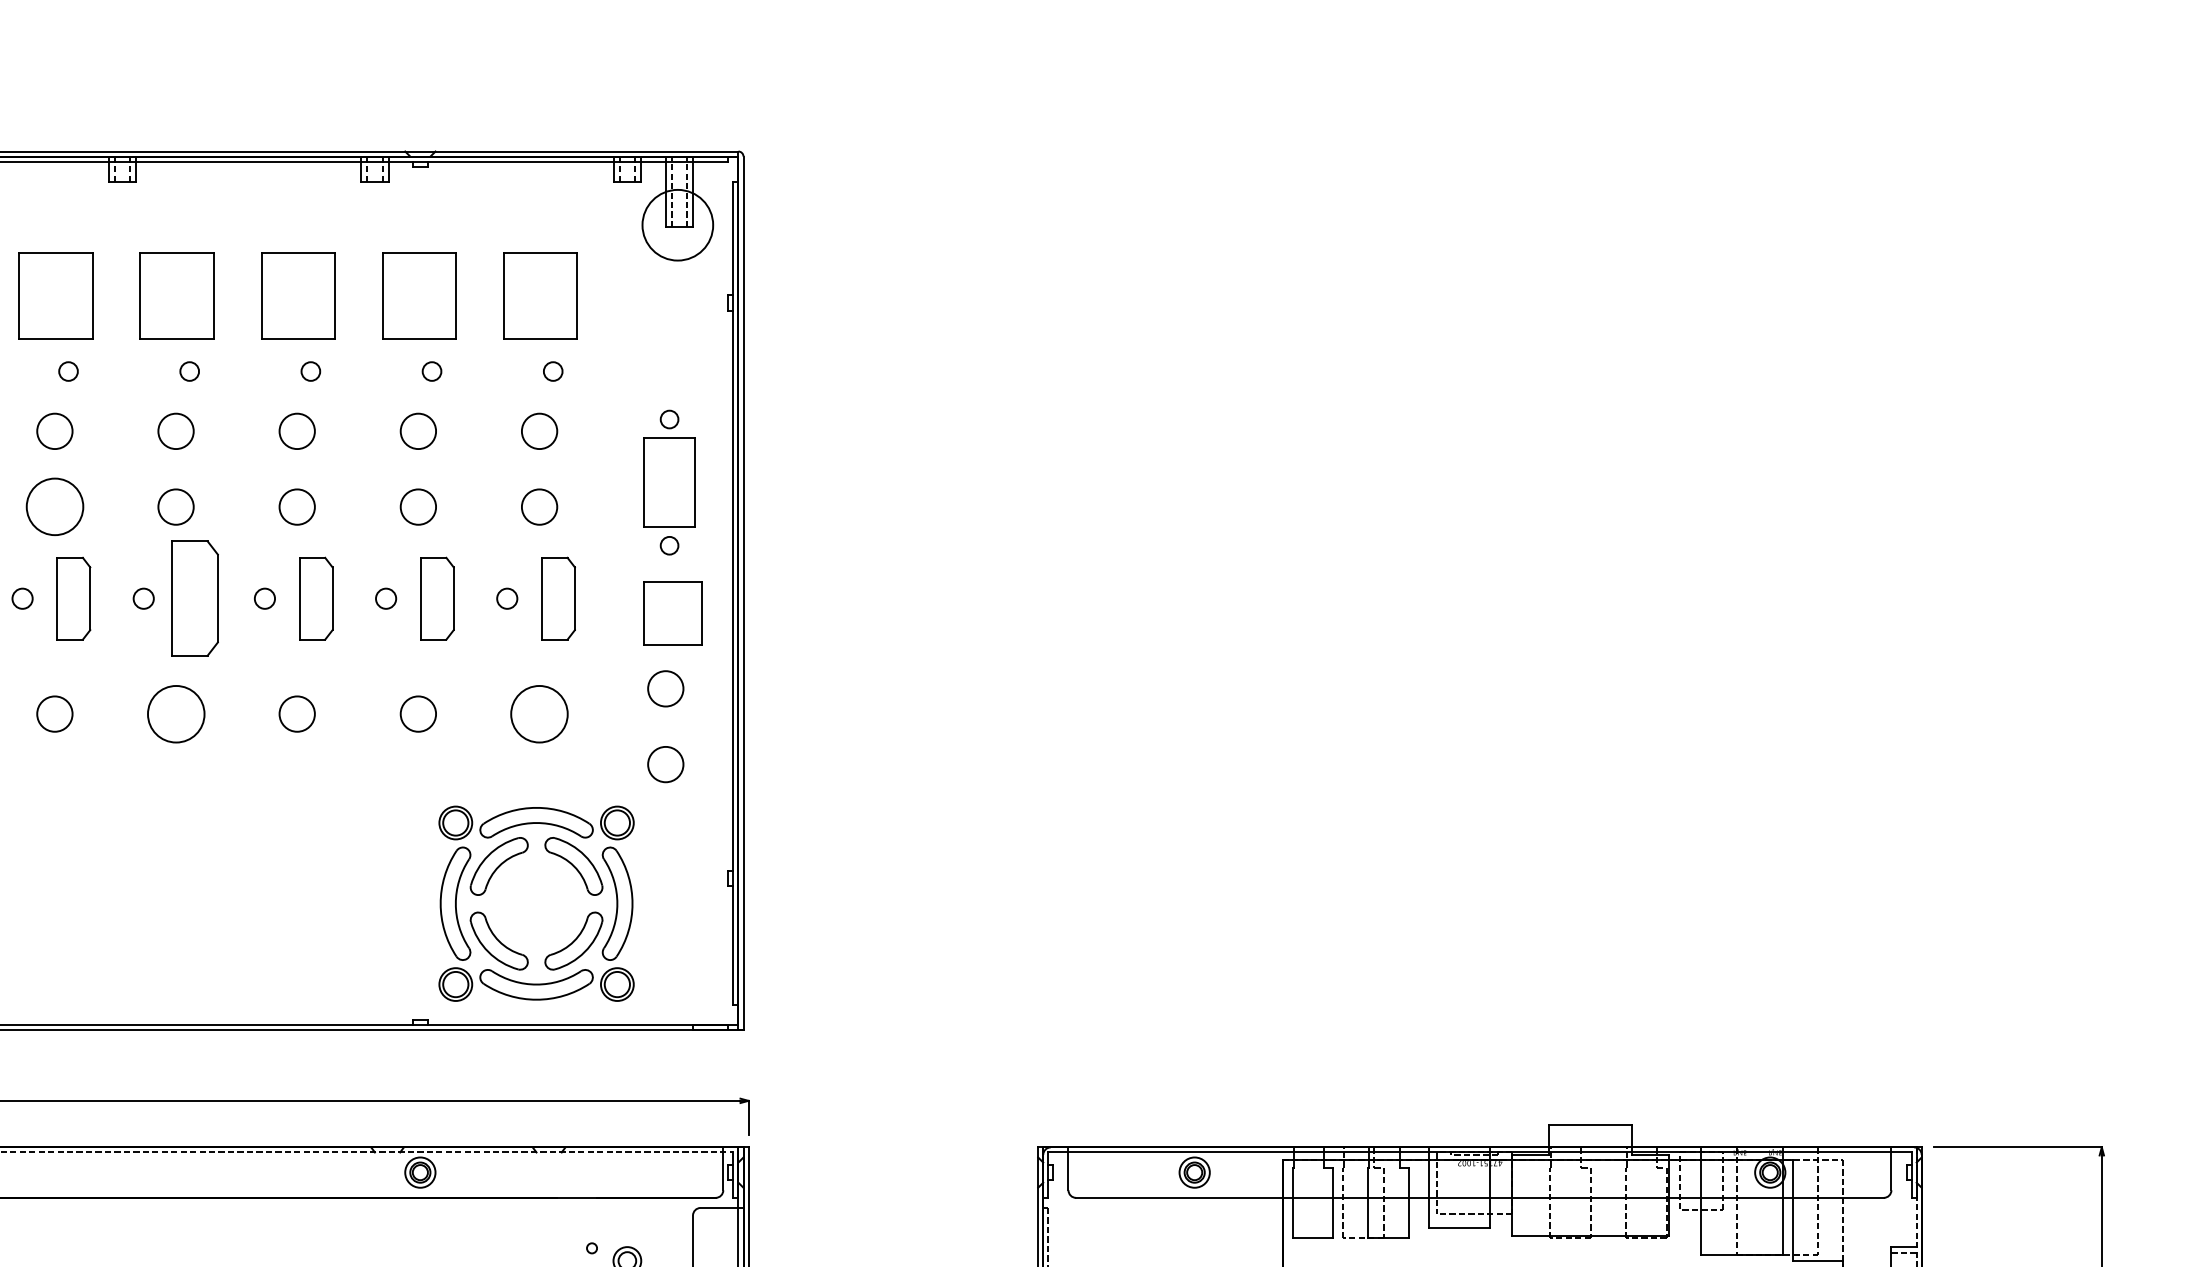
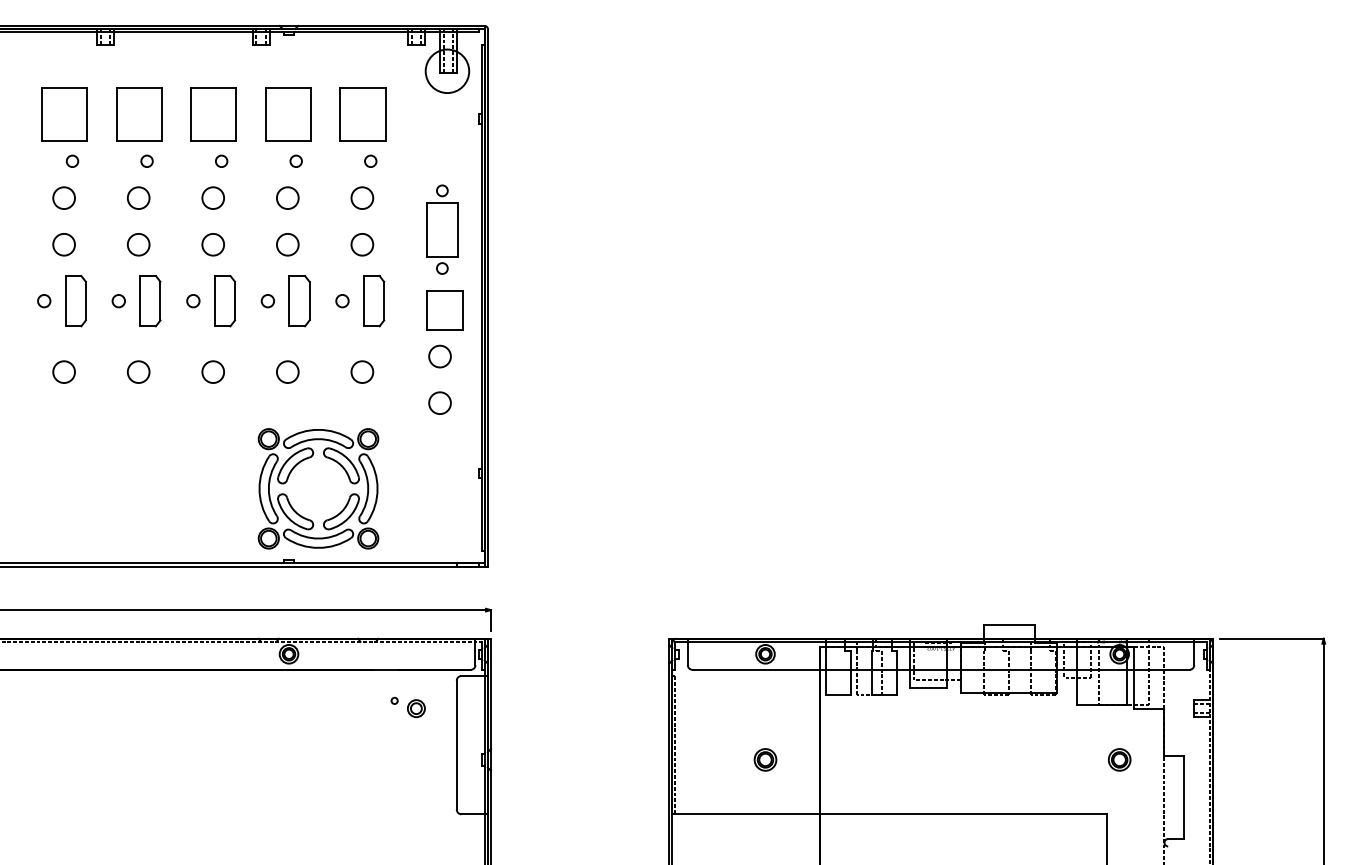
circle: (53, 506) -> (63, 244), size x0.62
part: (195, 599) -> (150, 301), size x0.71
circle: (175, 713) -> (138, 371), size x0.62
circle: (539, 713) -> (362, 371), size x0.62
part: (518, 856) -> (307, 459), moved

